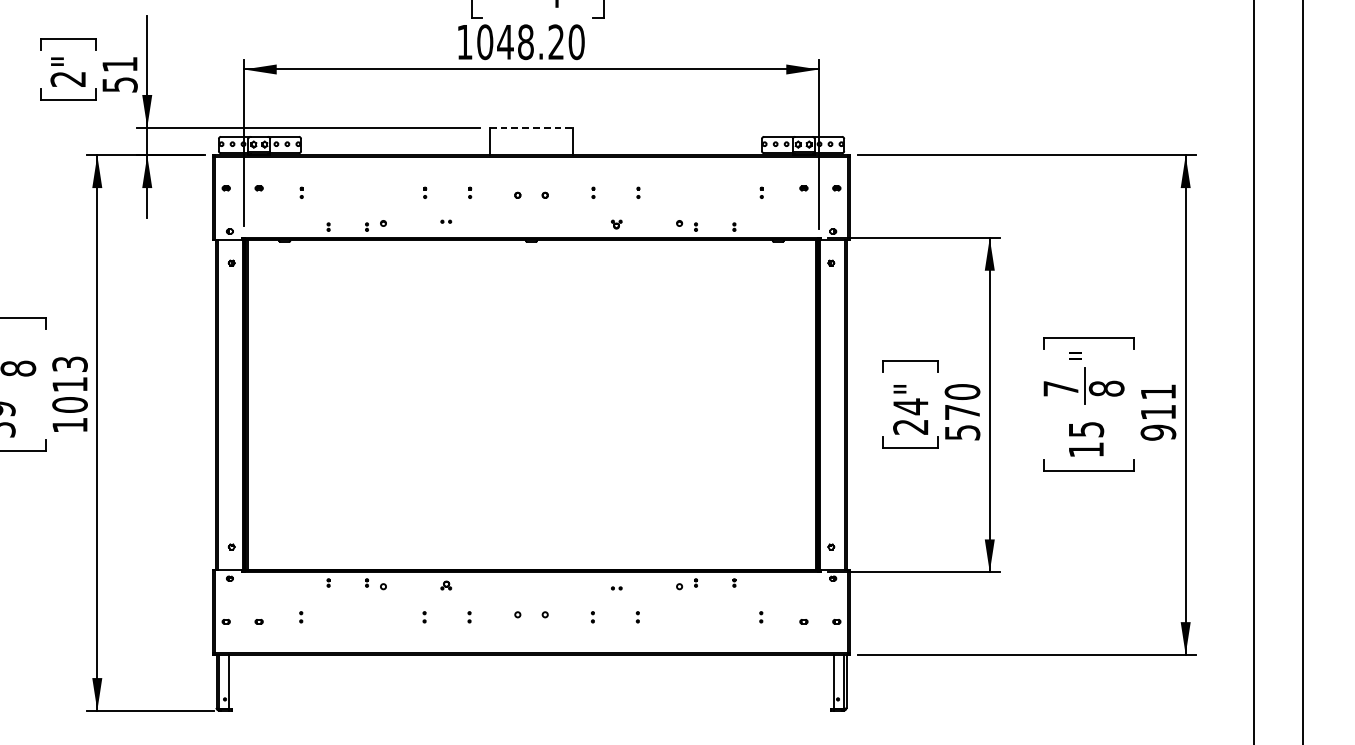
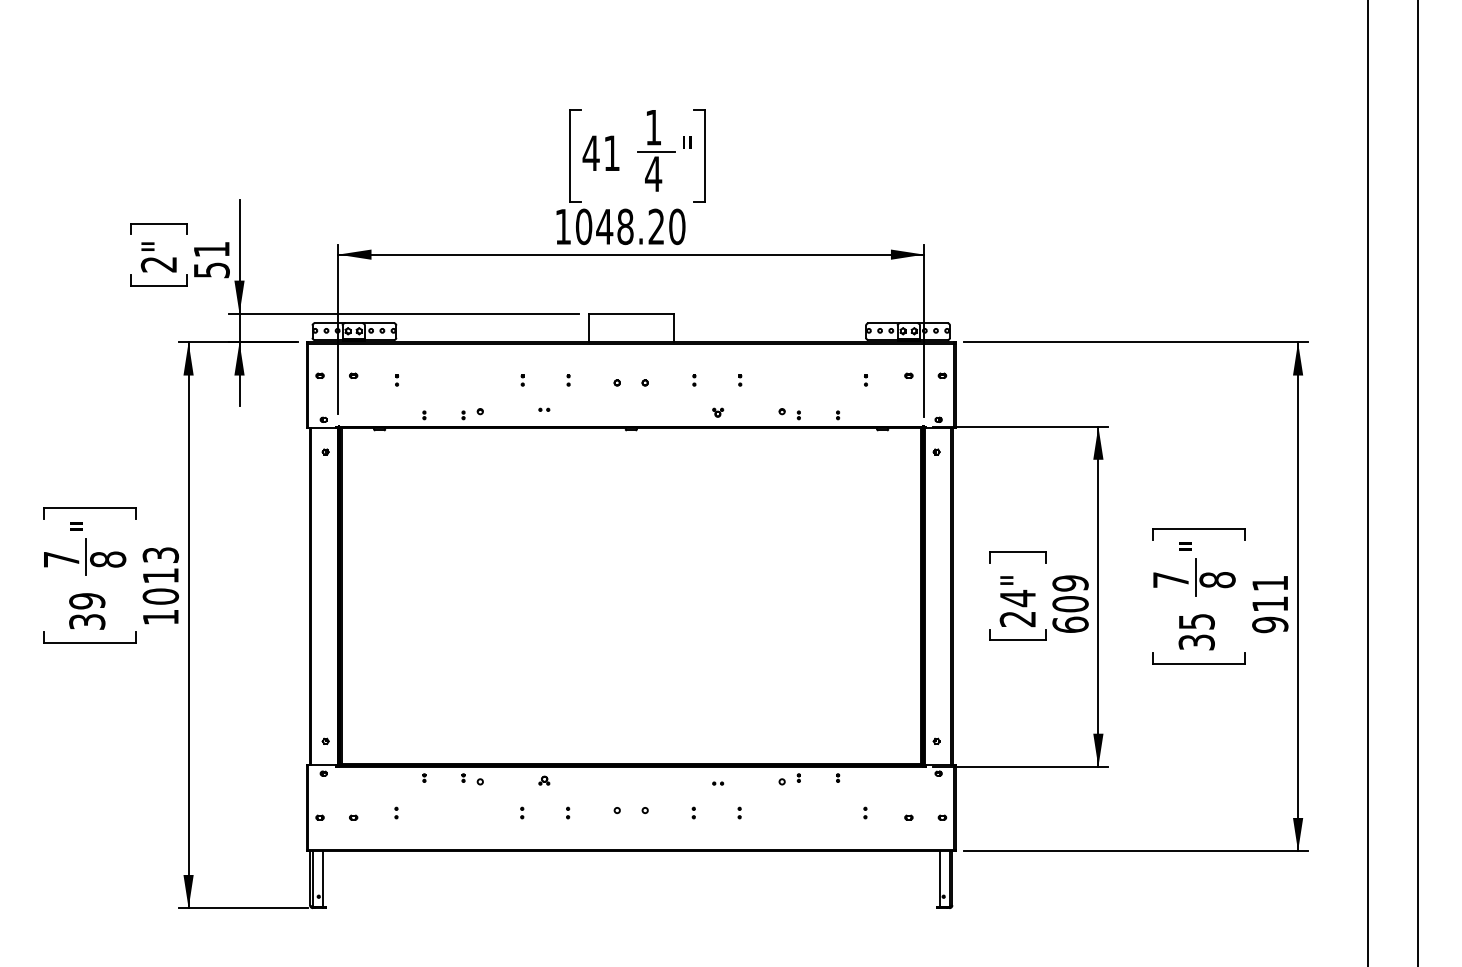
line: (531, 127) -> (631, 313), dashed -> solid
text: (962, 411) -> (1070, 603), 570 -> 609
text: (1086, 449) -> (1196, 642), 15 -> 35

